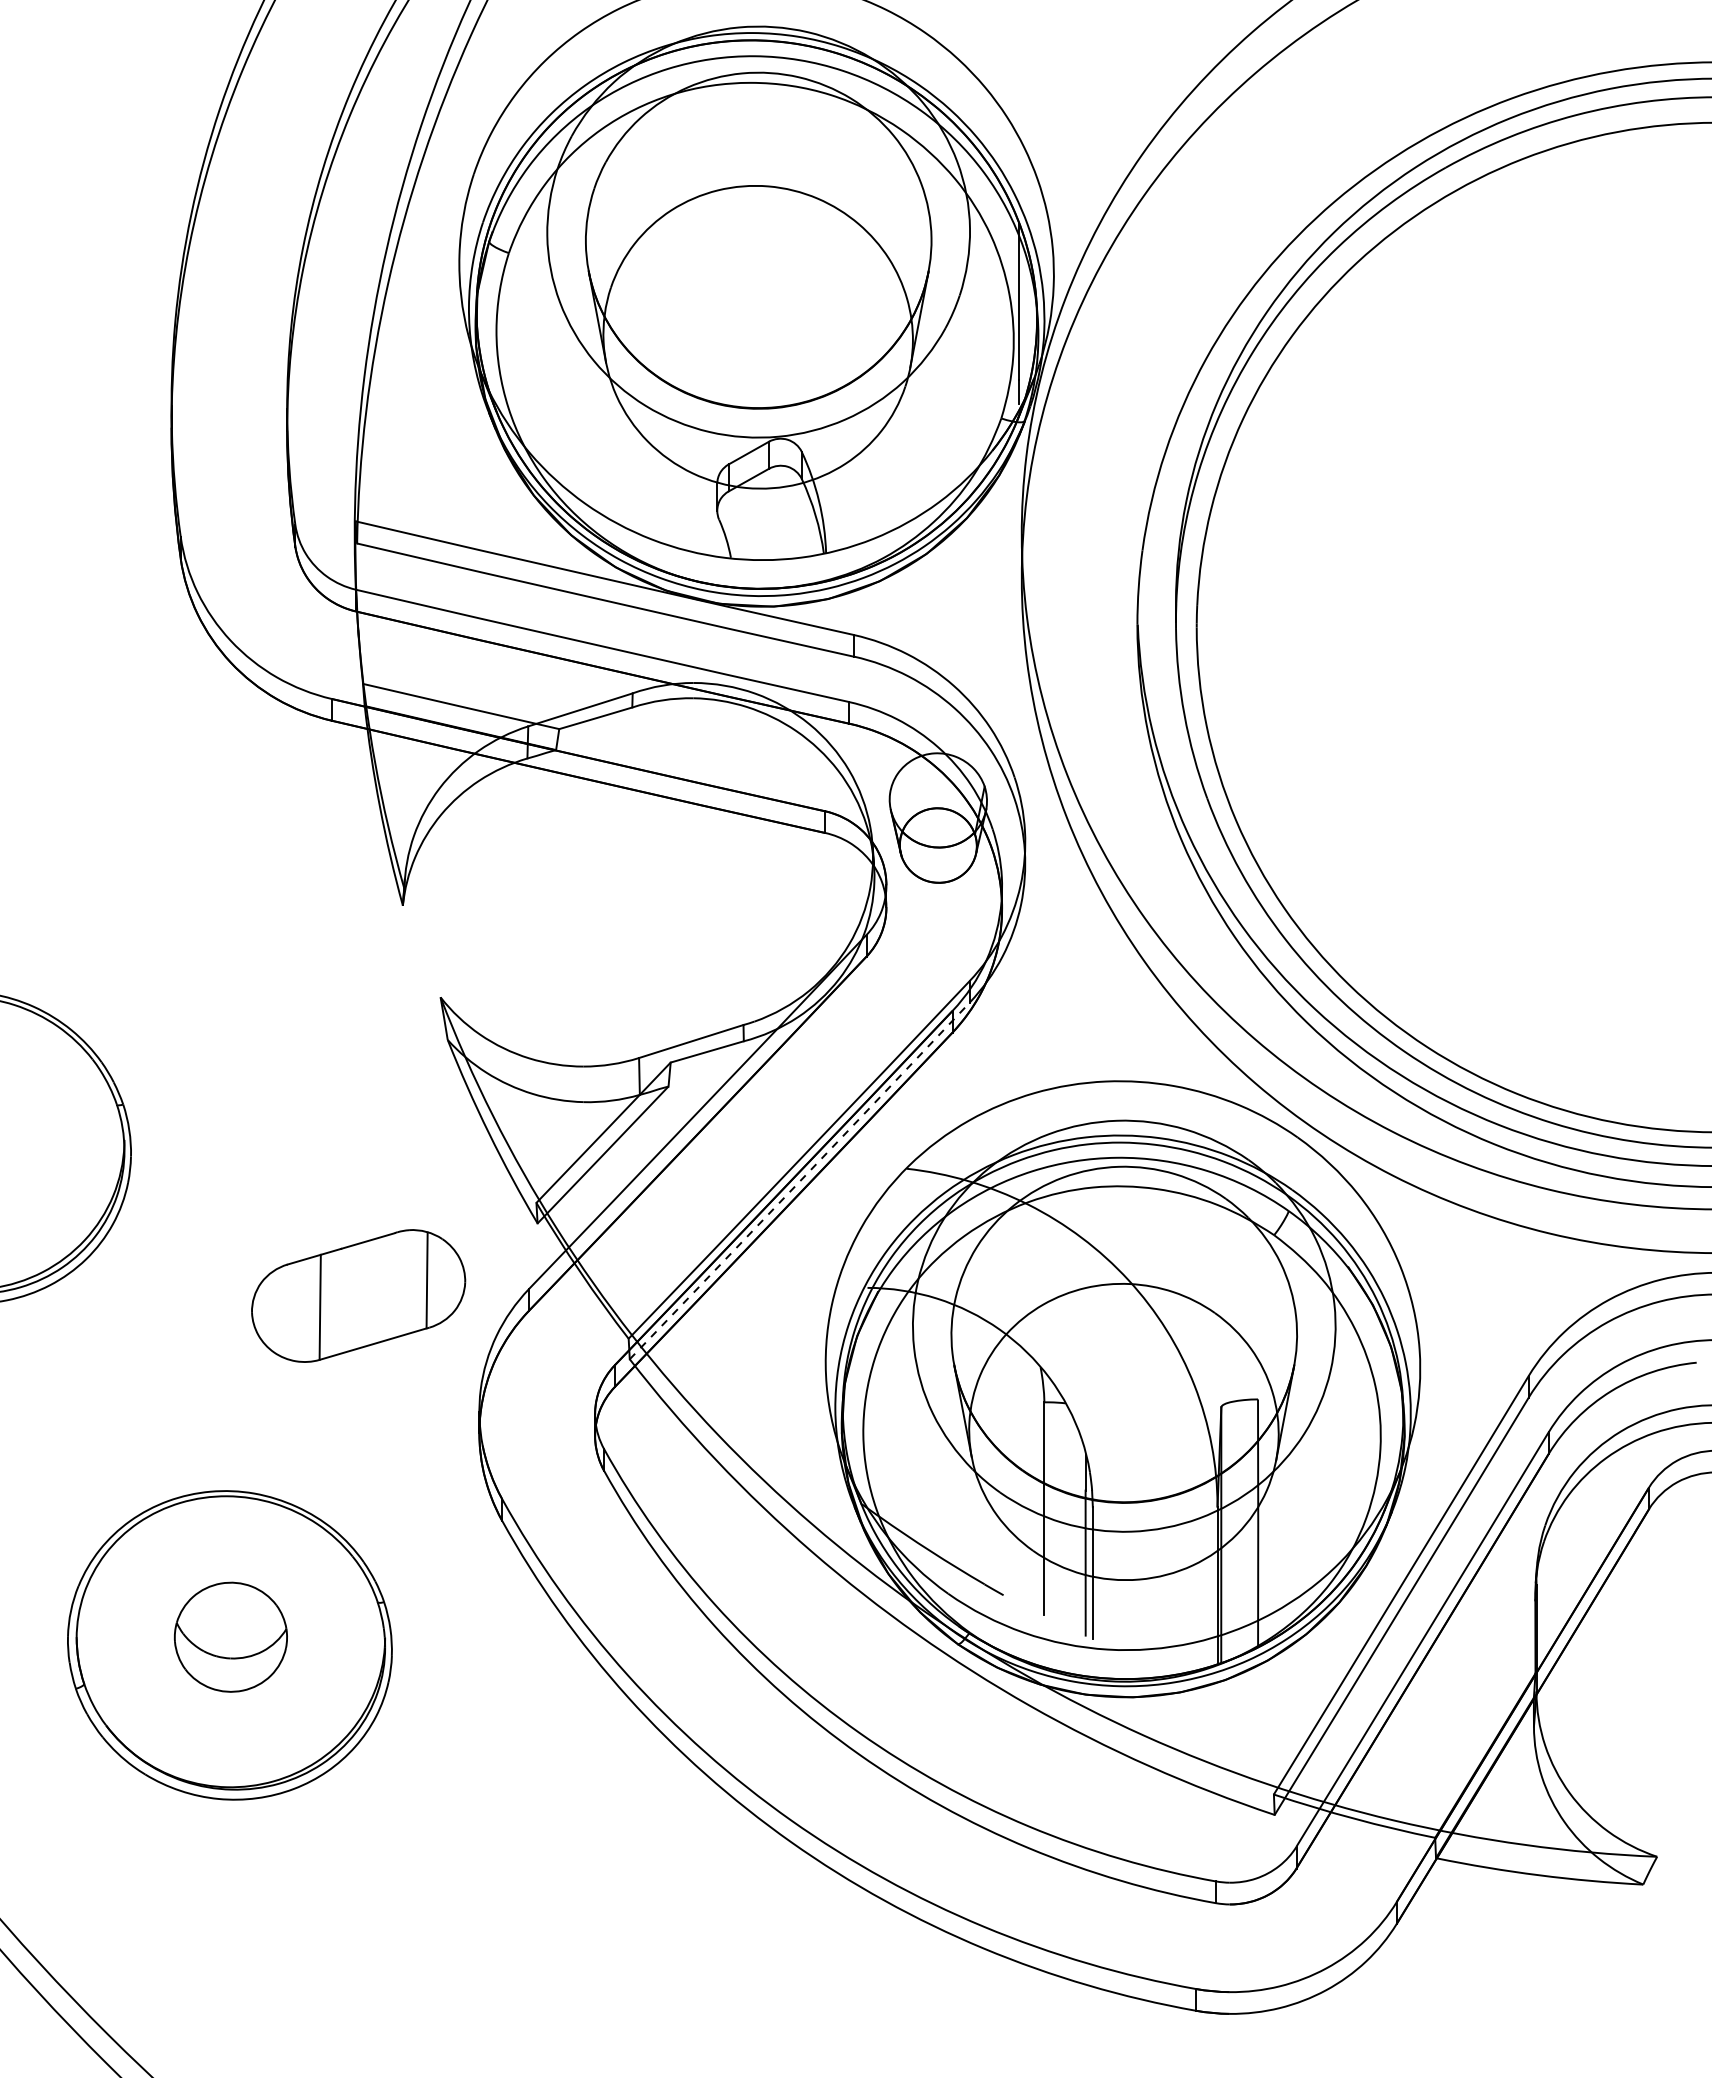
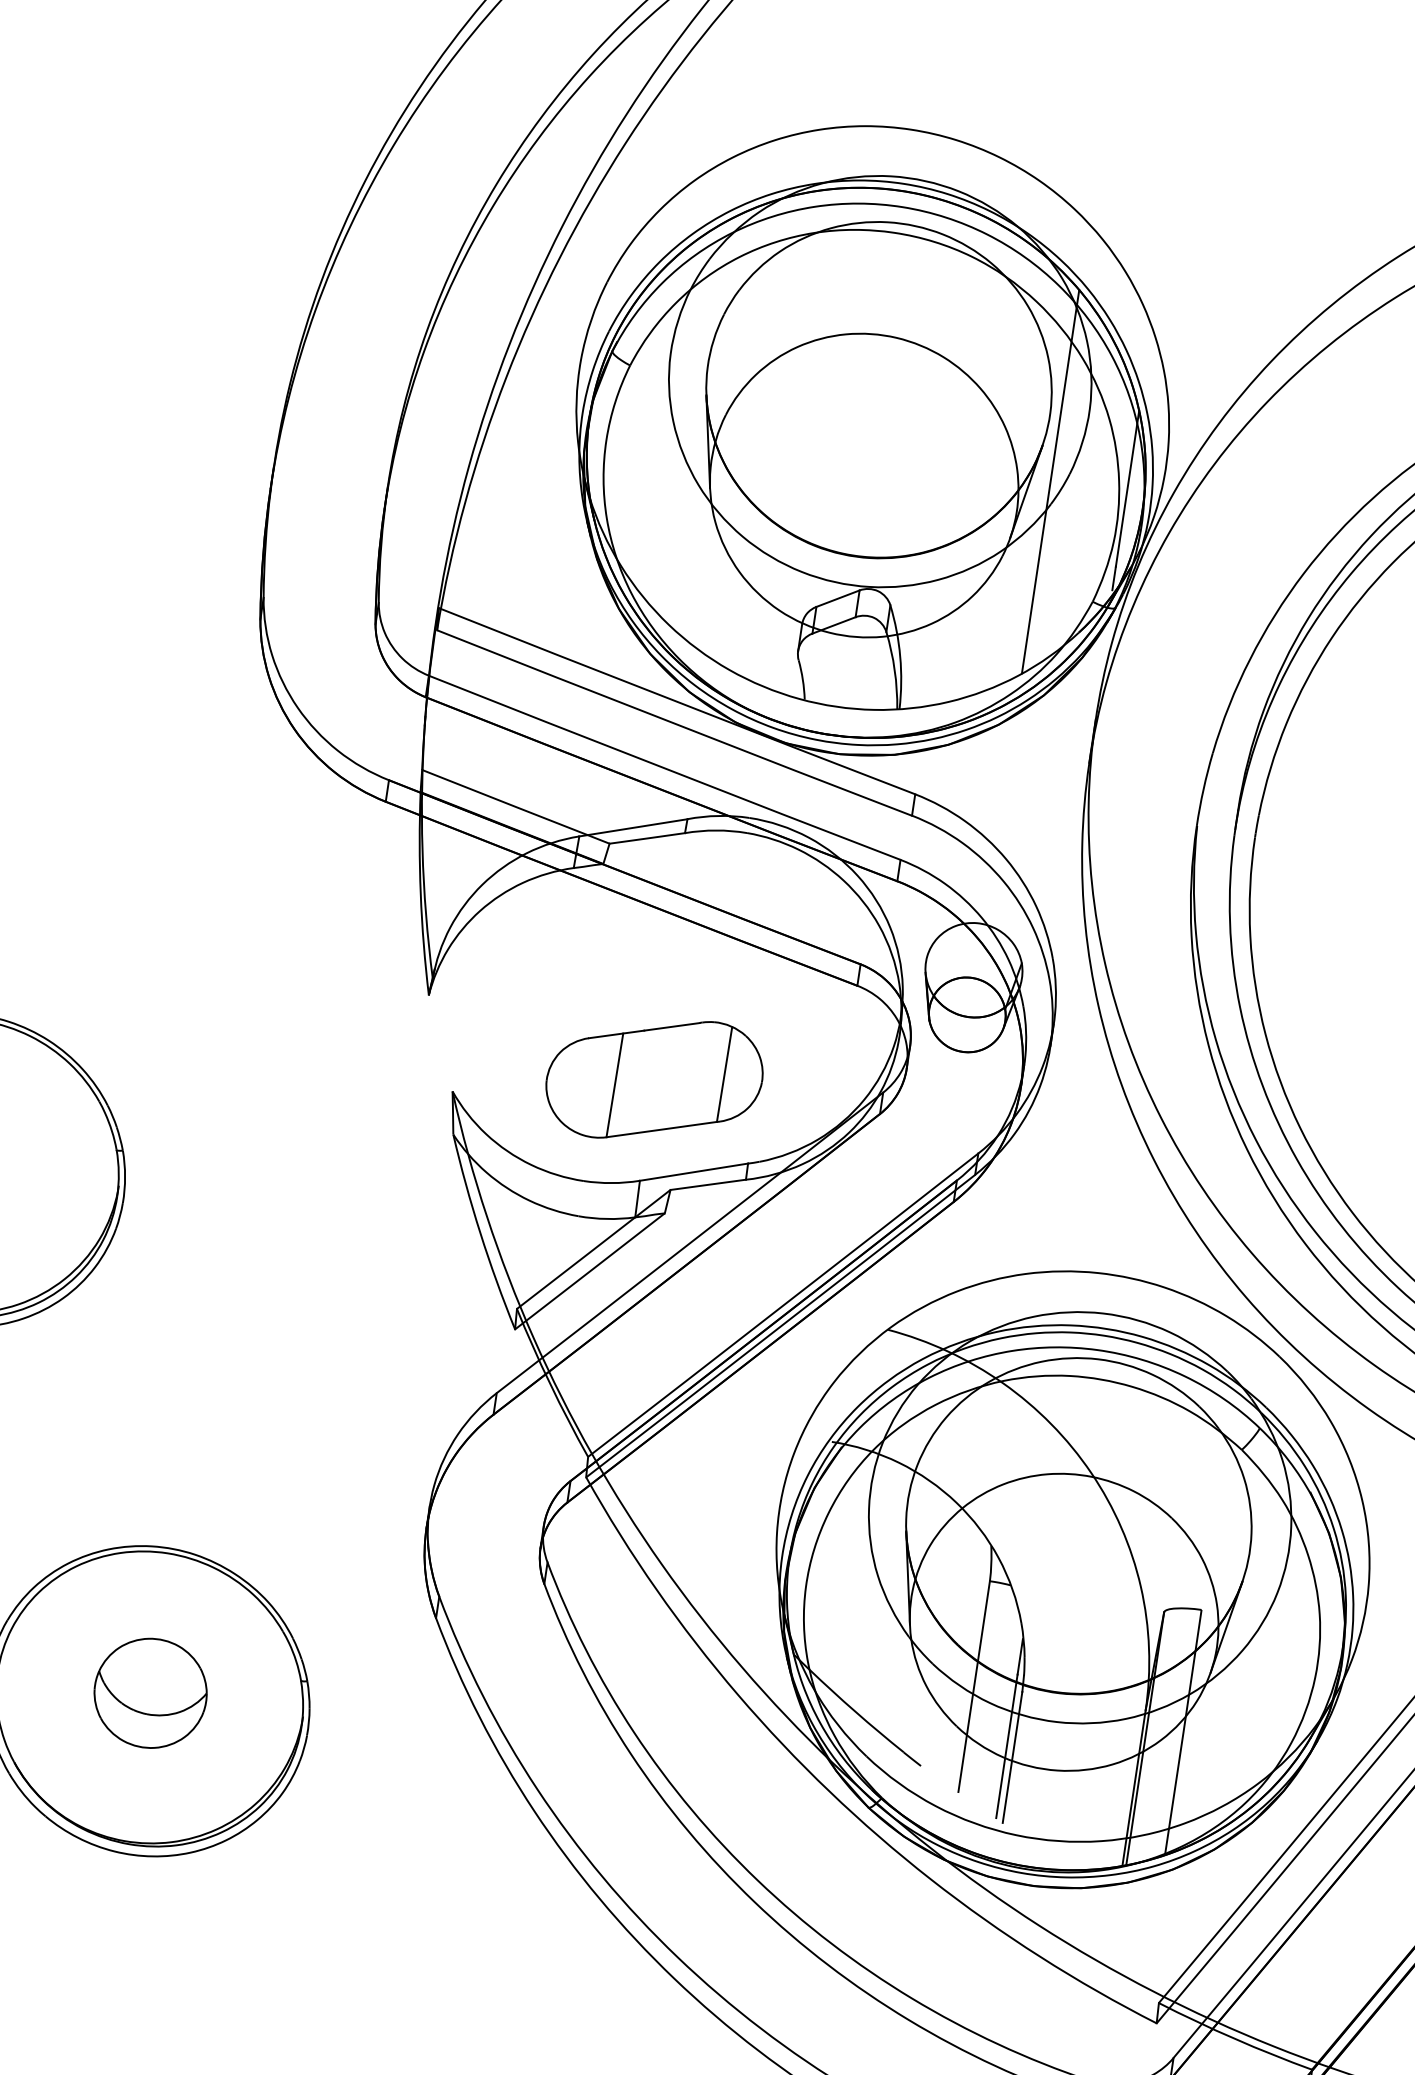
line: (941, 305) -> (1050, 481), added
arc: (800, 1181) -> (781, 1326), dashed -> solid
part: (358, 1295) -> (654, 1079), moved

